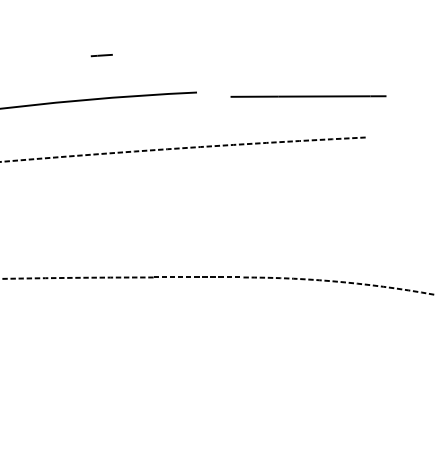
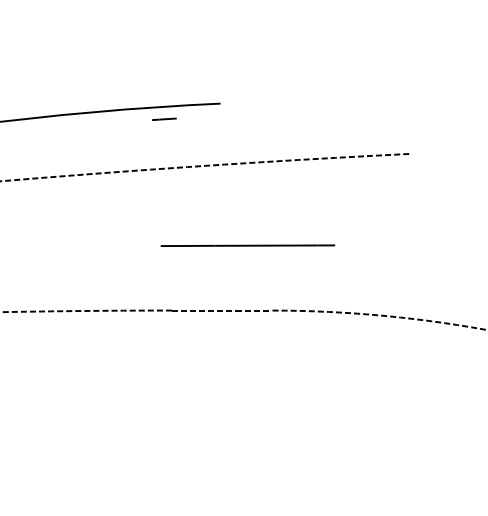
line: (101, 55) -> (164, 119), moved
line: (308, 96) -> (247, 245), moved

